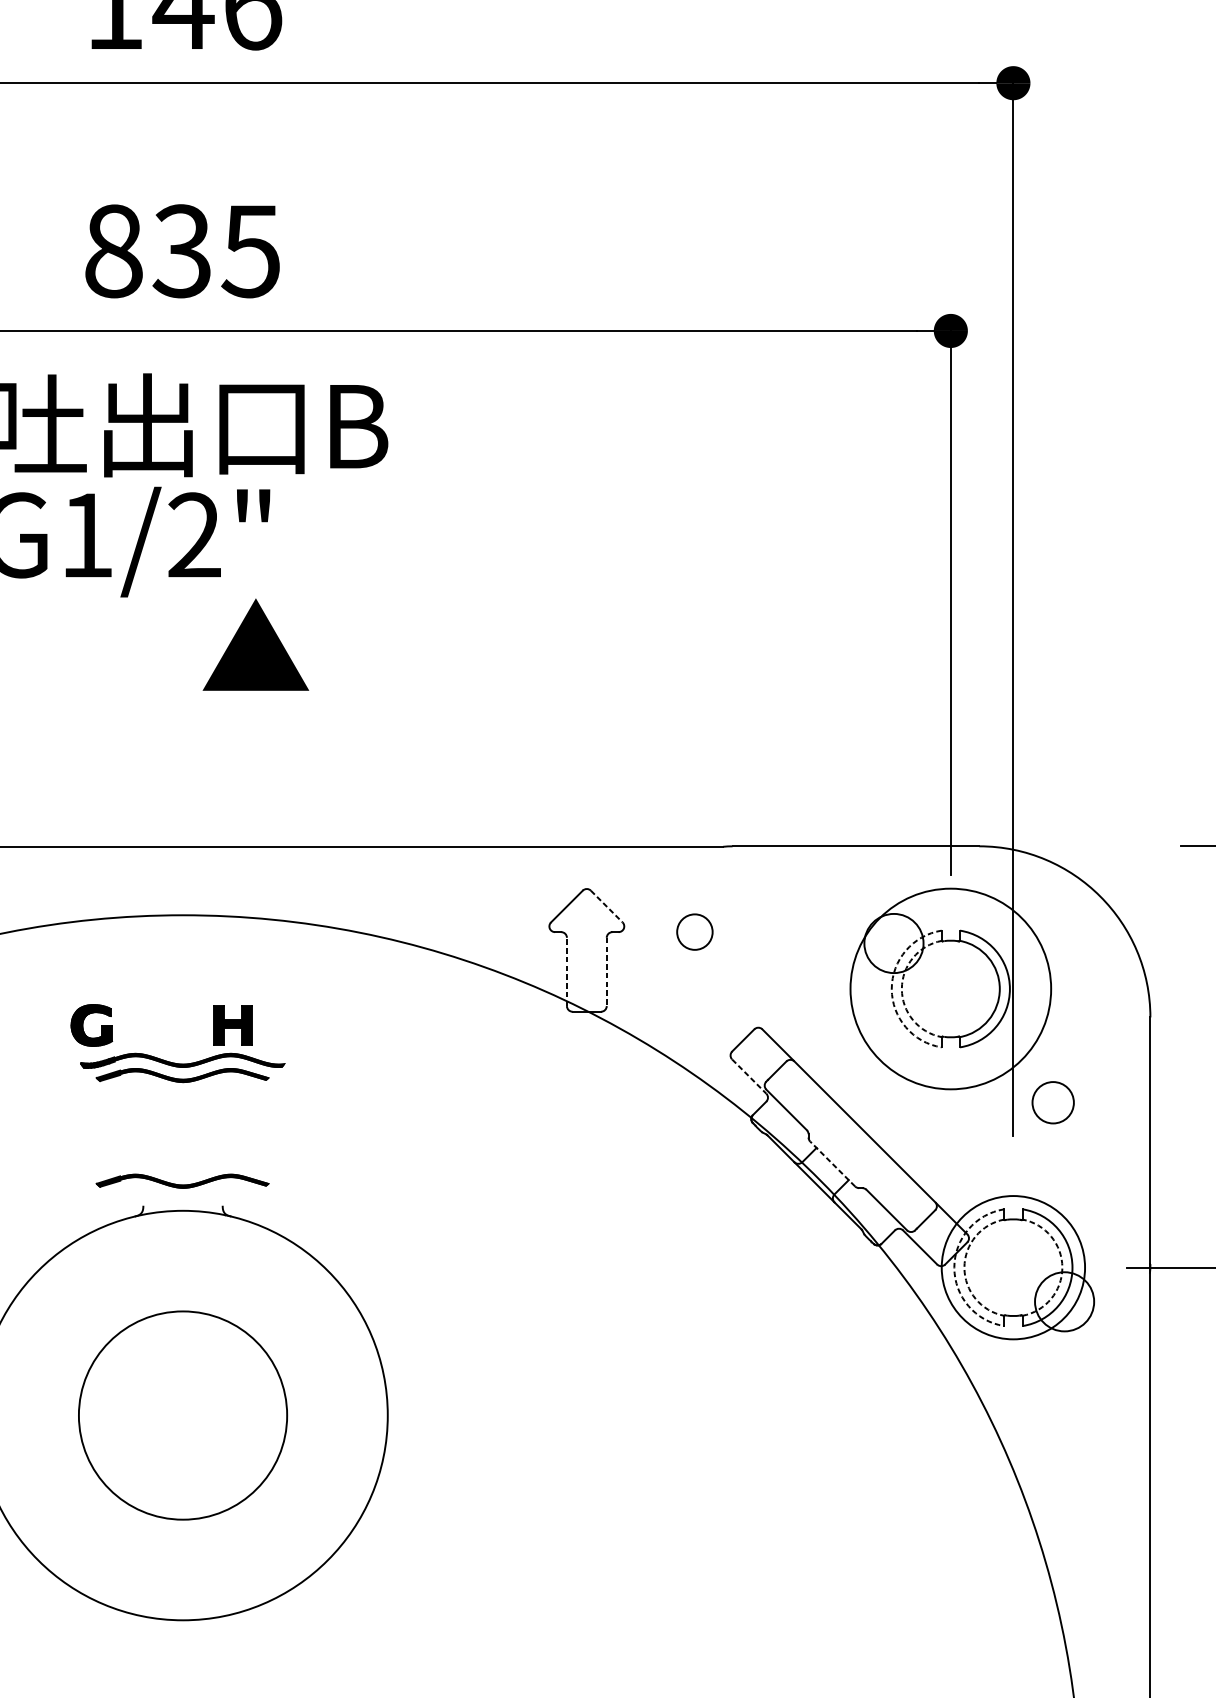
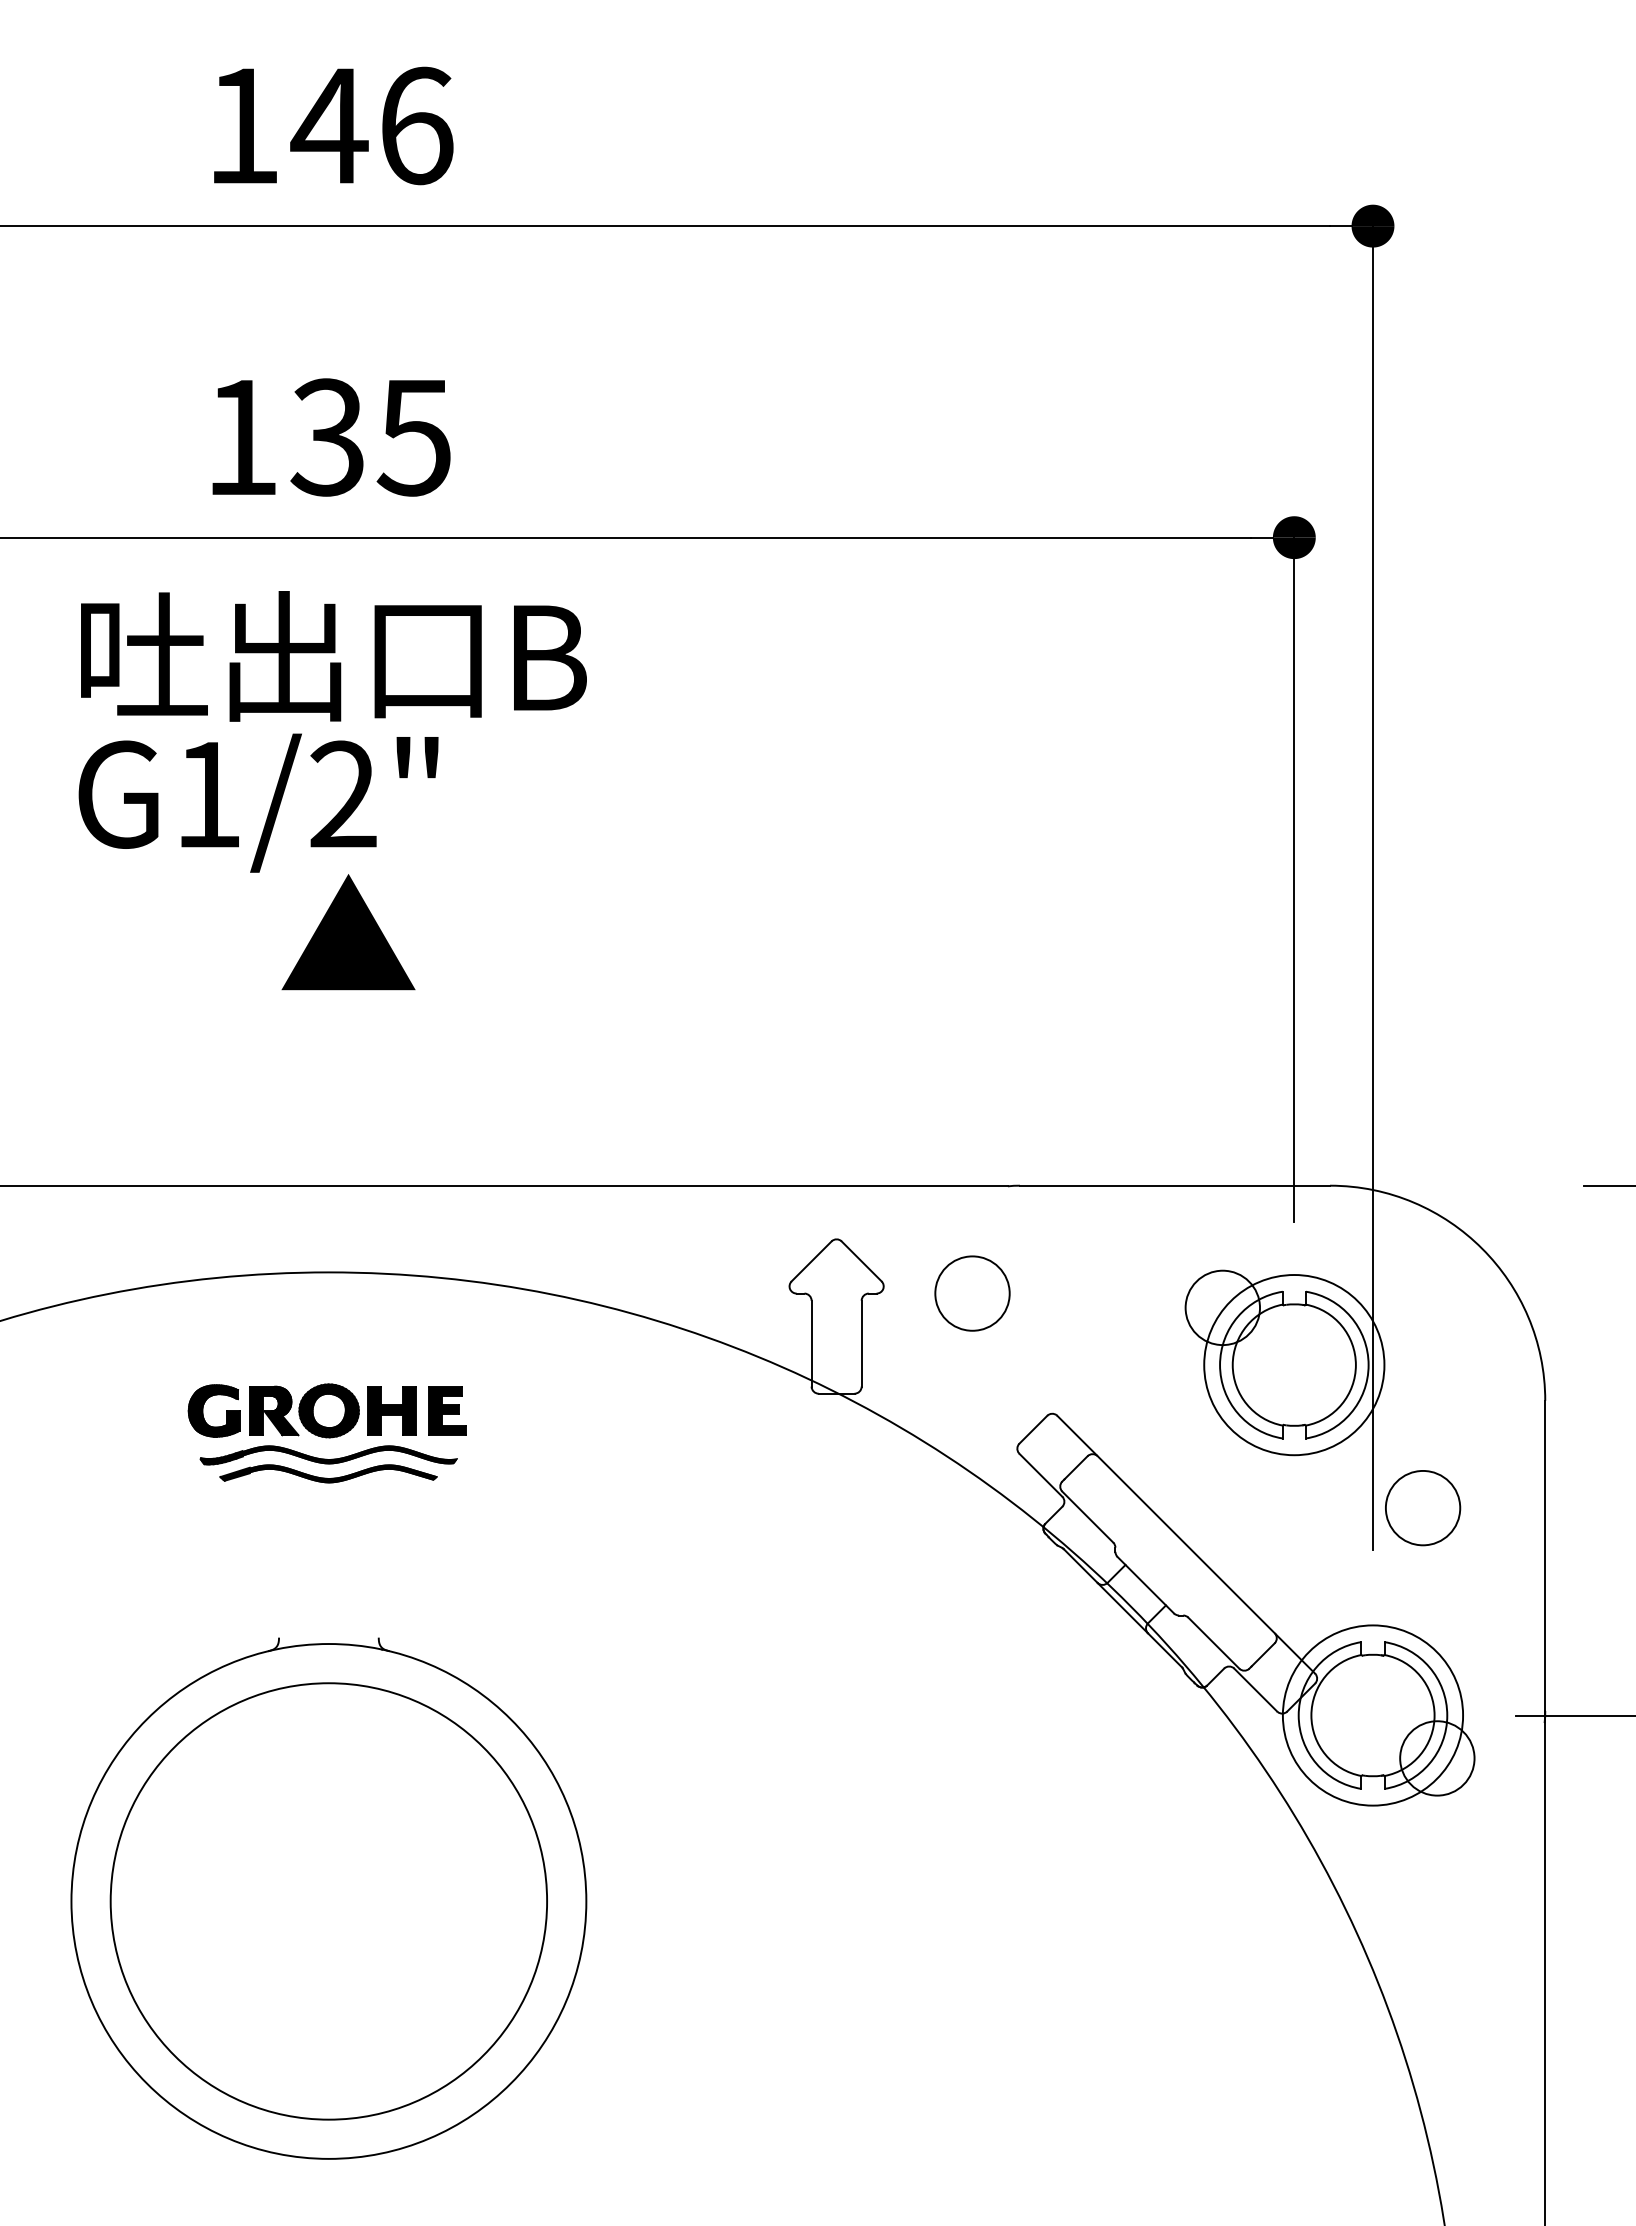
text: (114, 251) -> (242, 437), 835 -> 135
text: (255, 644) -> (348, 932), moved
line: (607, 906) -> (862, 1261), dashed -> solid
circle: (694, 932) -> (972, 1293), size x1.67
line: (566, 971) -> (811, 1343), dashed -> solid
line: (606, 971) -> (861, 1343), dashed -> solid
arc: (892, 989) -> (1220, 1365), dashed -> solid
arc: (901, 989) -> (1232, 1365), dashed -> solid
circle: (950, 989) -> (1294, 1365), size x0.71
part: (163, 1025) -> (304, 1410), added
part: (277, 1025) -> (447, 1410), added
line: (749, 1076) -> (1041, 1475), dashed -> solid
circle: (1052, 1102) -> (1422, 1507), size x1.43
line: (832, 1164) -> (1145, 1585), dashed -> solid
part: (182, 1180) -> (328, 1606), removed
arc: (954, 1267) -> (1298, 1715), dashed -> solid
arc: (964, 1267) -> (1311, 1715), dashed -> solid
arc: (1062, 1267) -> (1434, 1715), dashed -> solid
circle: (182, 1415) -> (328, 1901), size x1.67

